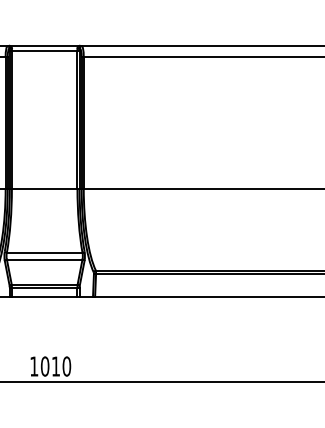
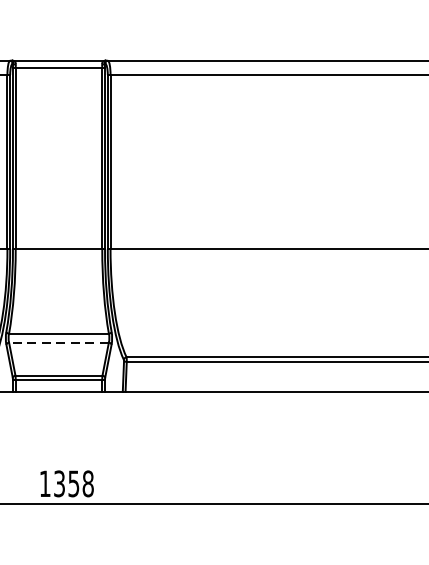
line: (44, 259) -> (58, 342), solid -> dashed
text: (55, 366) -> (73, 483), 1010 -> 1358

